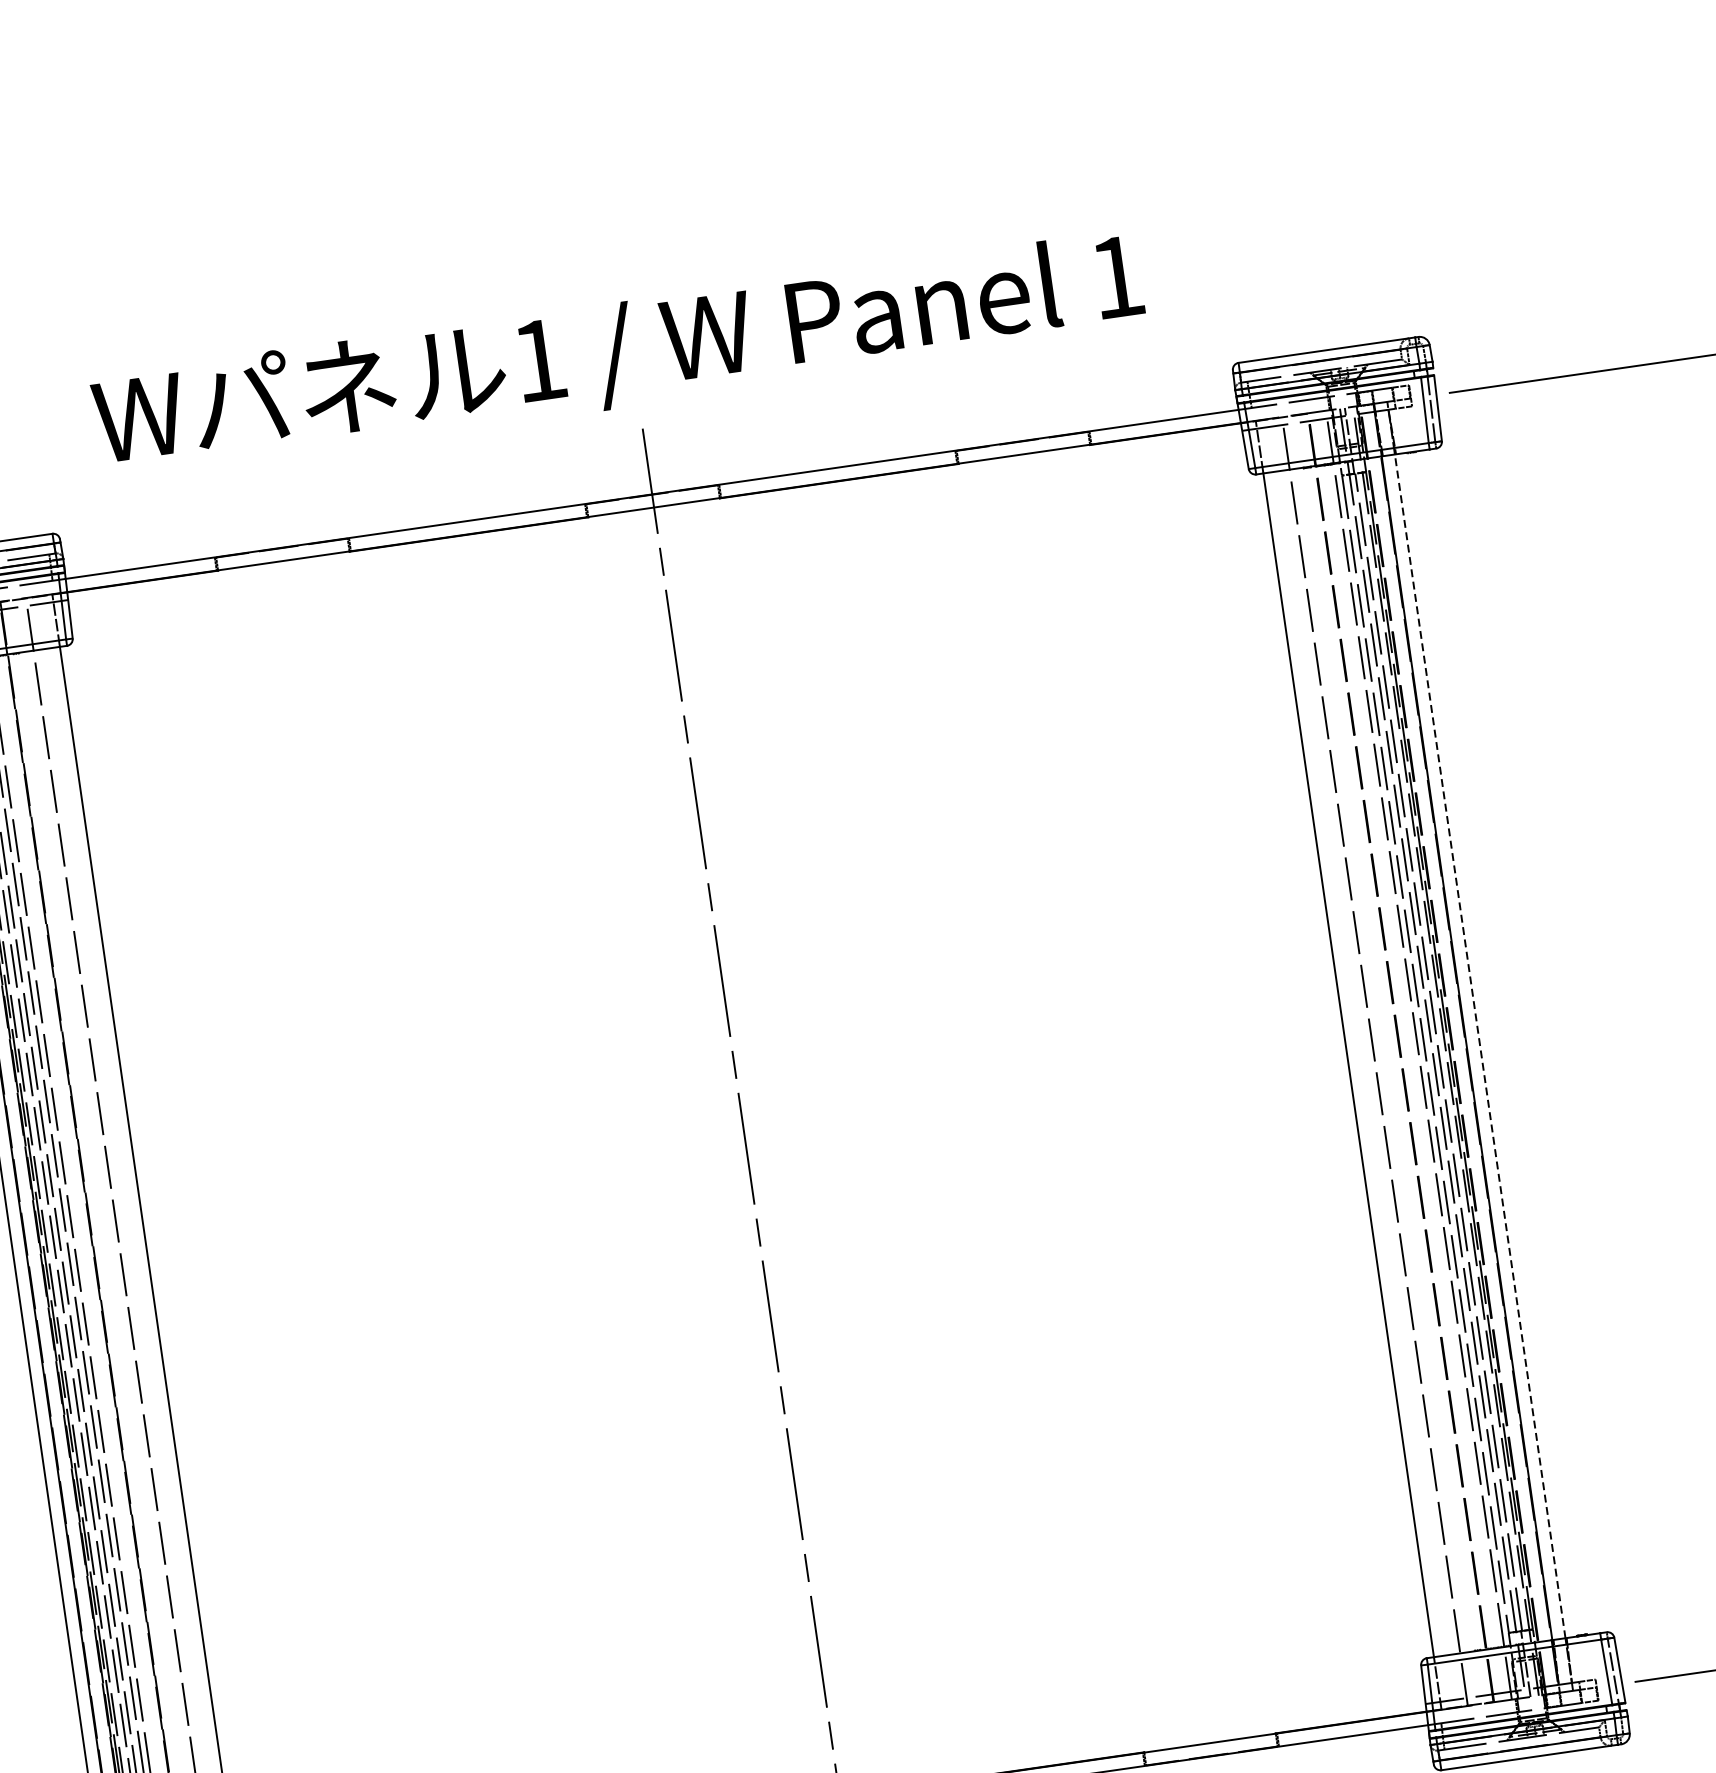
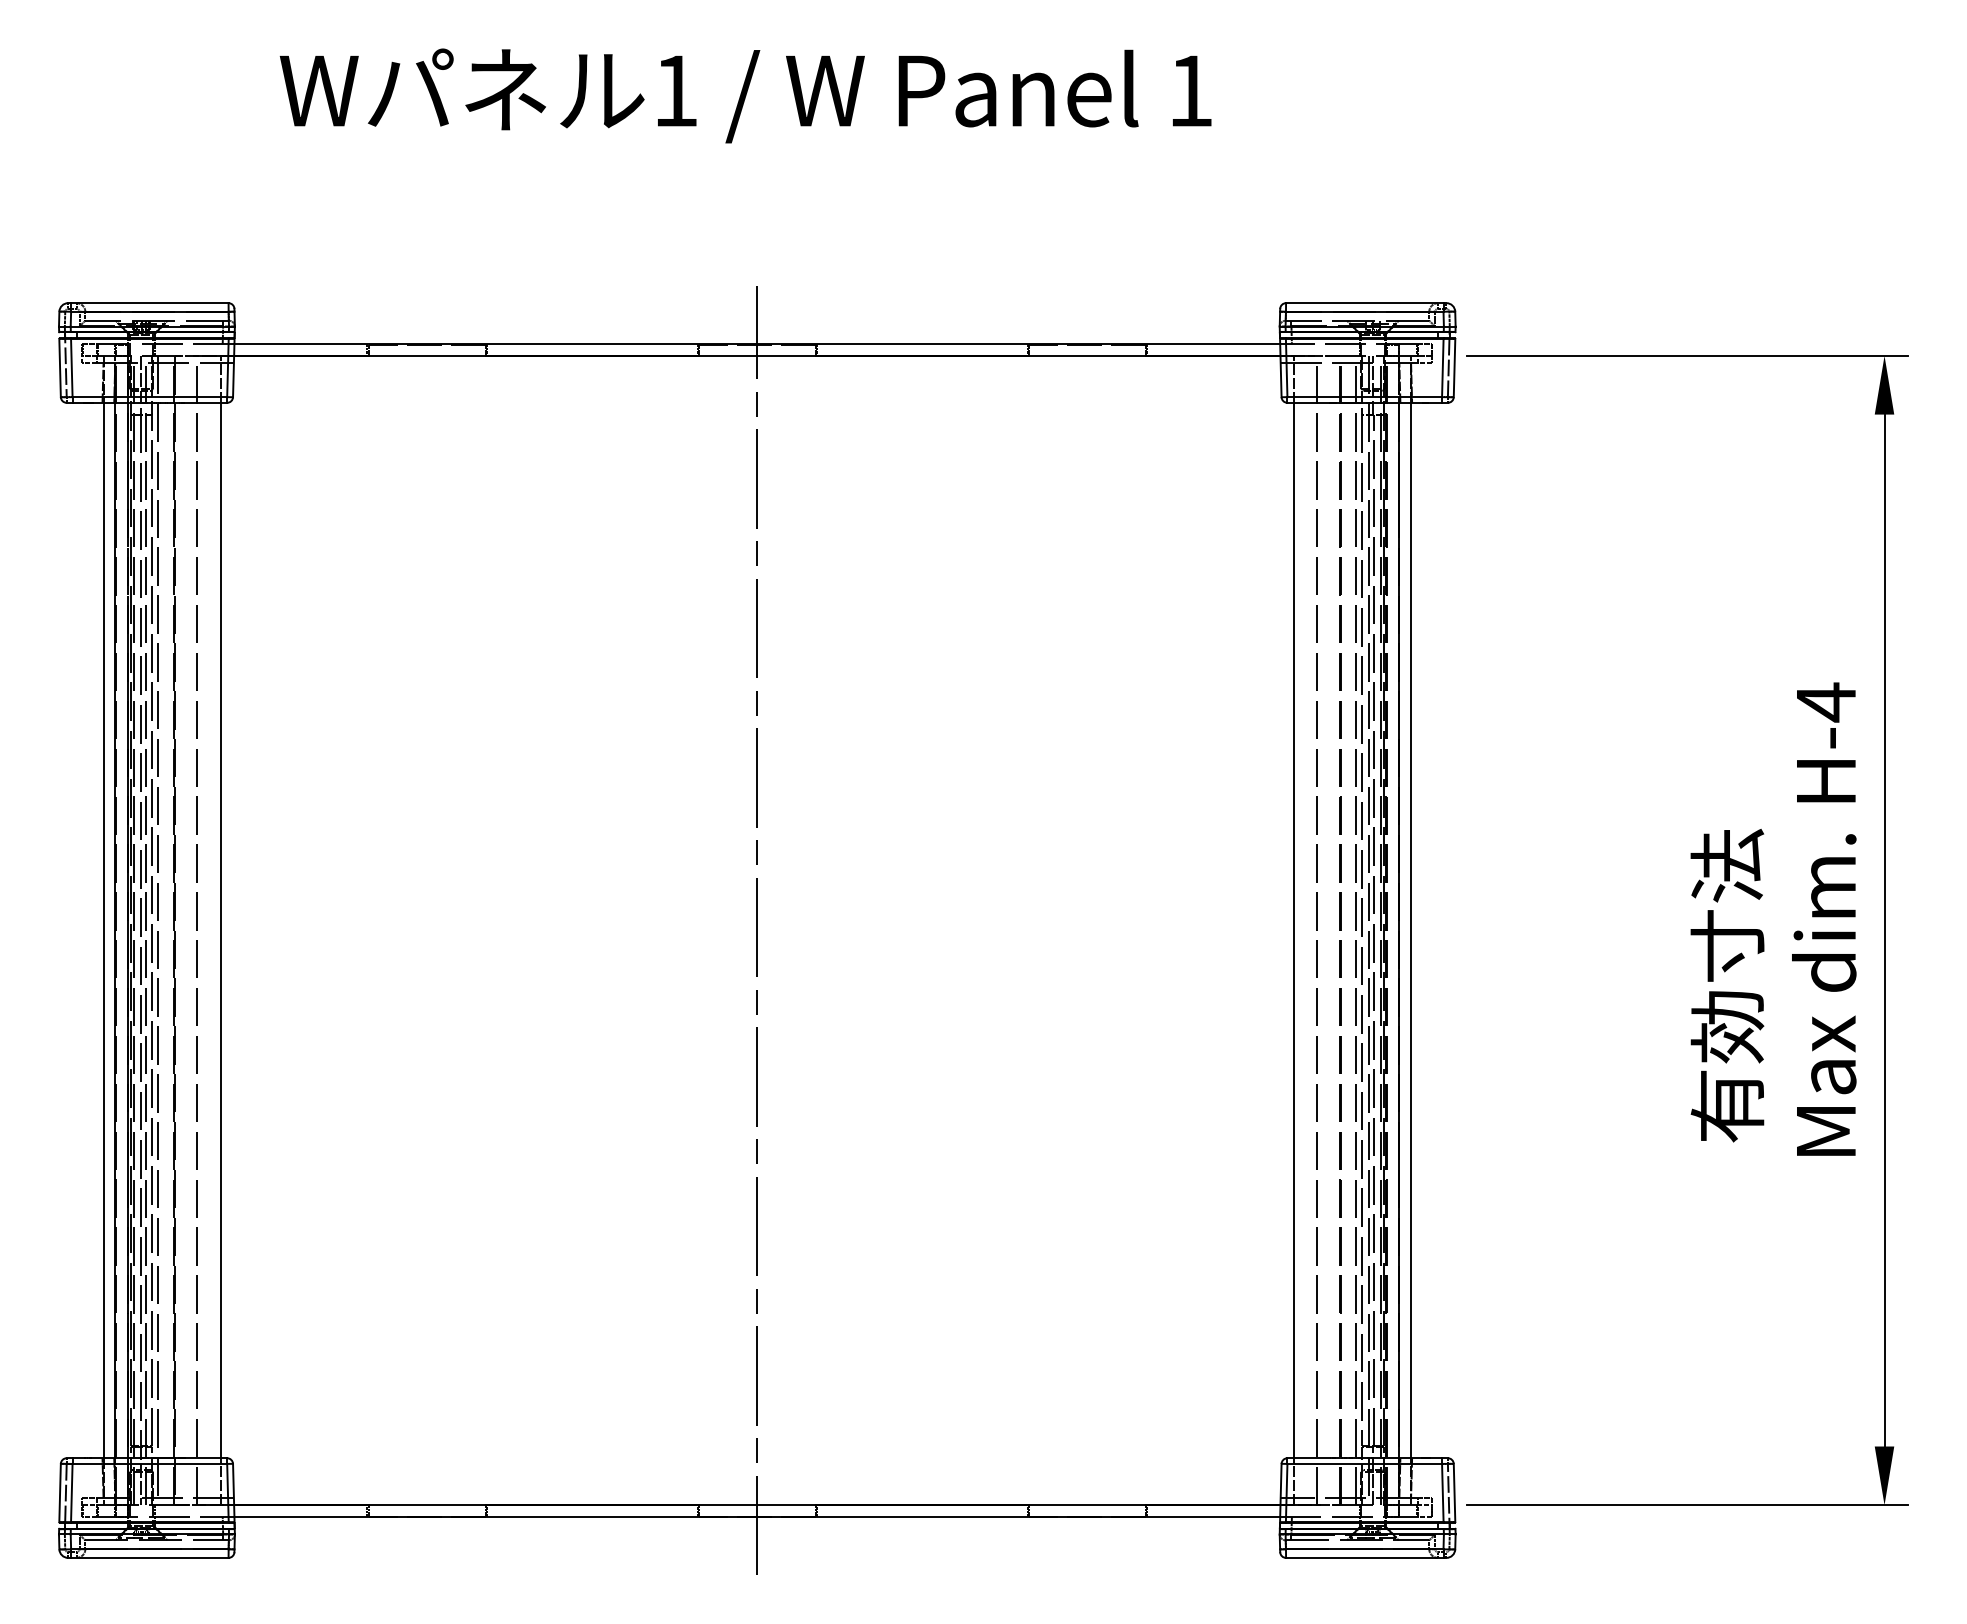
text: (618, 354) -> (745, 95), moved
line: (1480, 1046) -> (1411, 930), dashed -> solid

